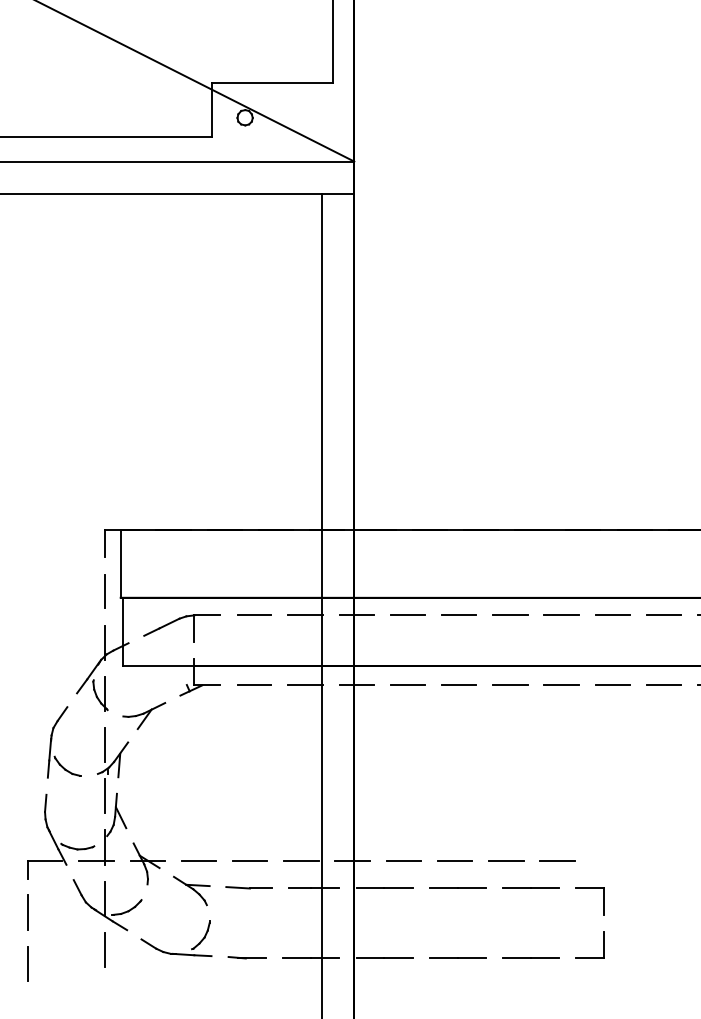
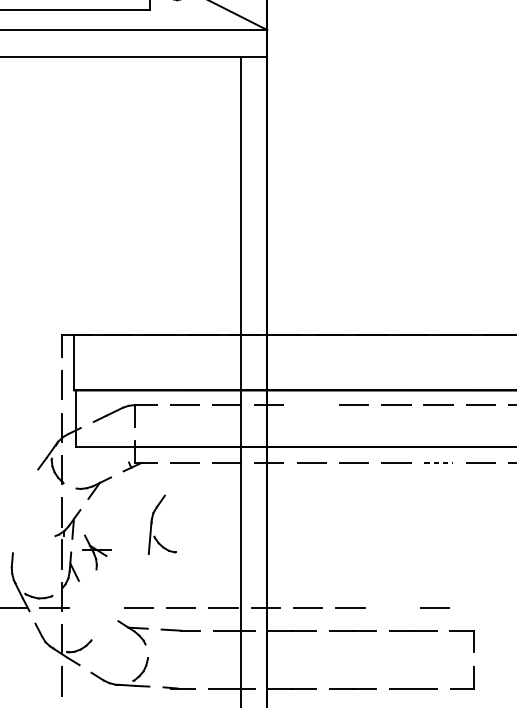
line: (407, 615) -> (311, 405), removed
line: (562, 685) -> (439, 462), solid -> dashed
part: (52, 740) -> (152, 523), moved
line: (506, 860) -> (393, 607), removed
part: (147, 863) -> (96, 552), moved

